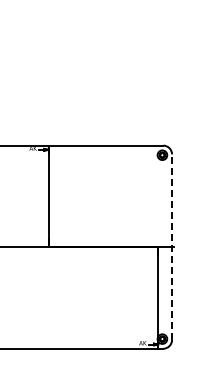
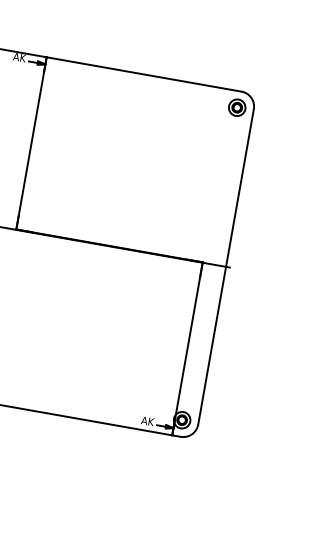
line: (172, 247) -> (226, 267), dashed -> solid

